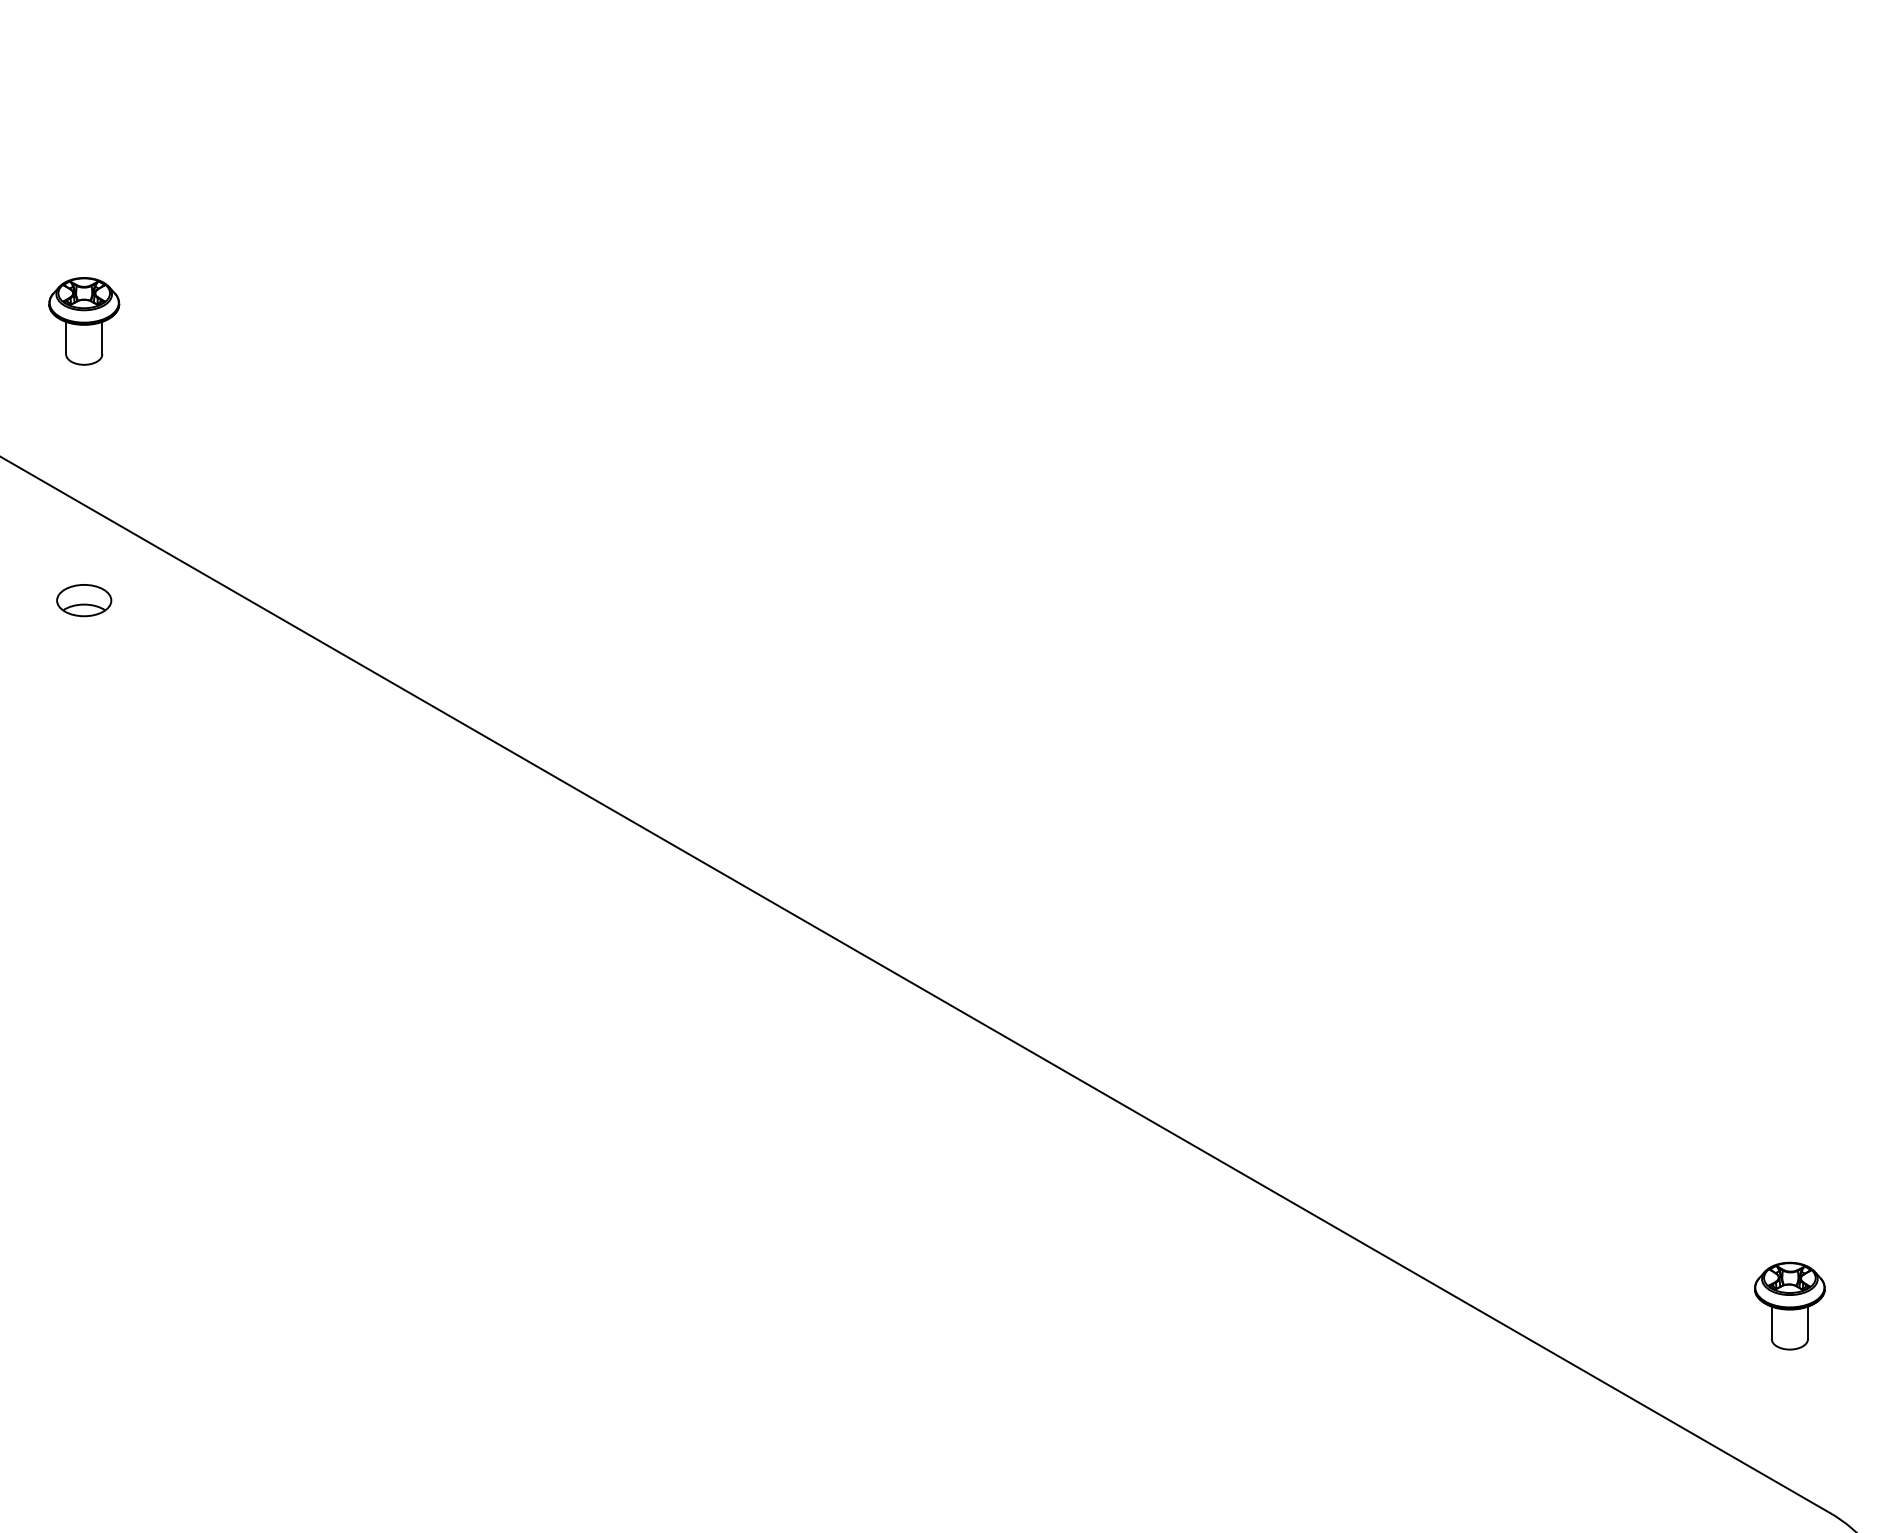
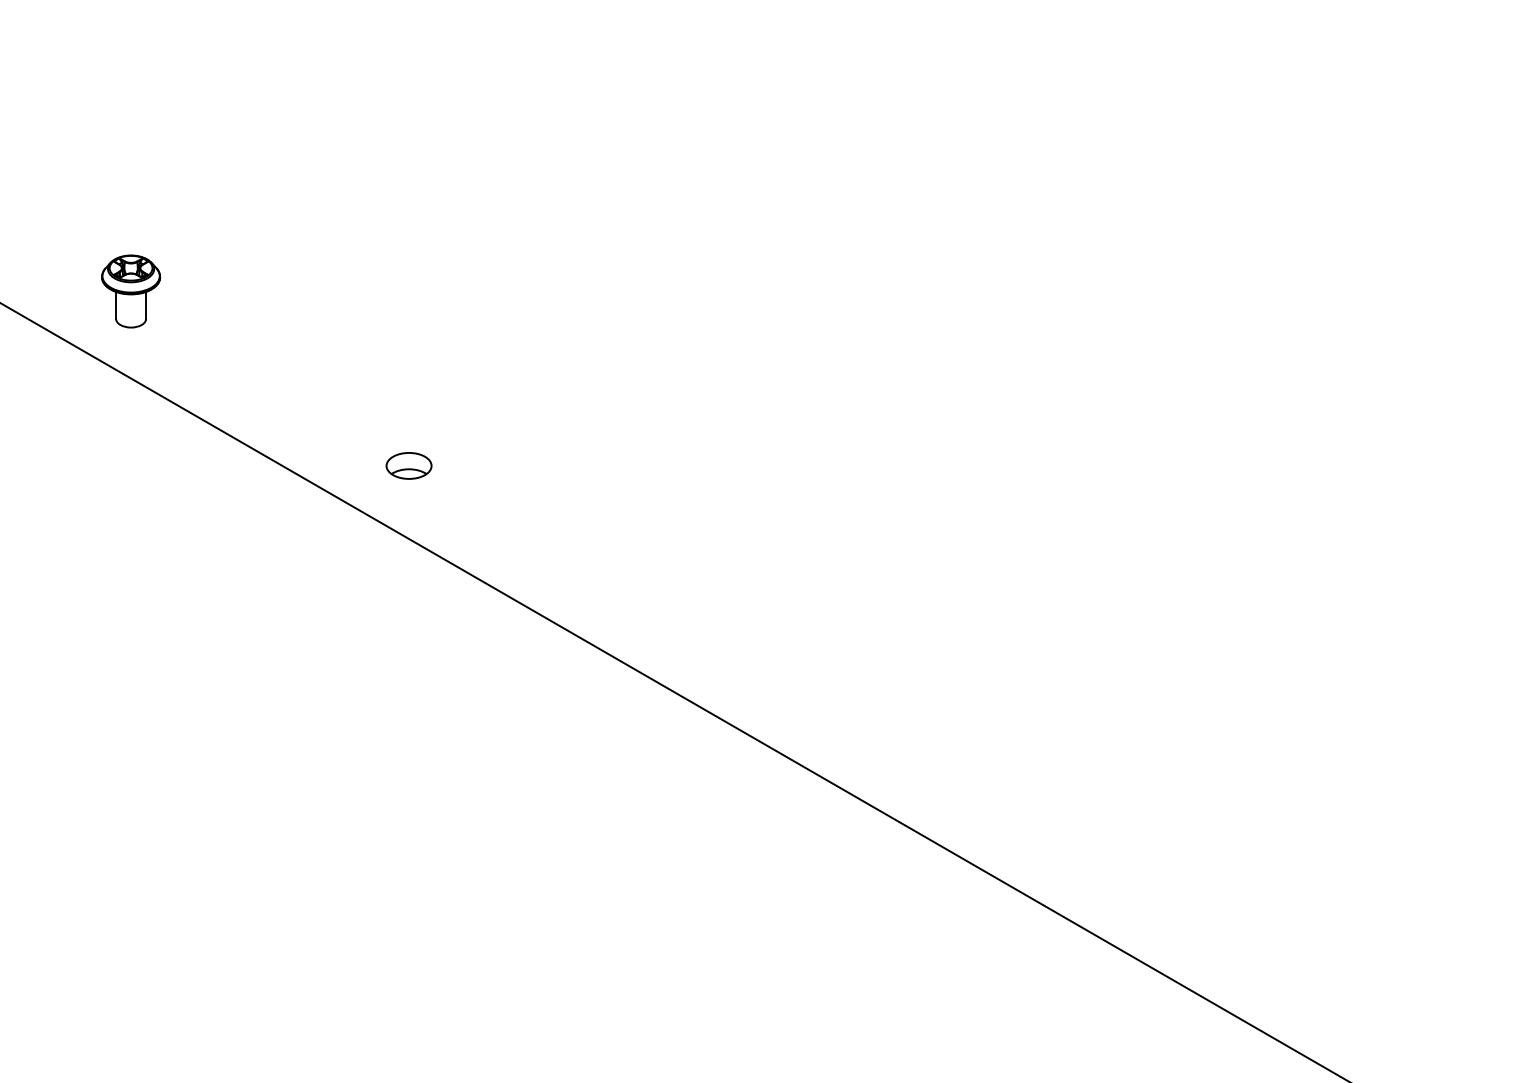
part: (84, 321) -> (131, 291), moved
part: (84, 600) -> (409, 465), moved

